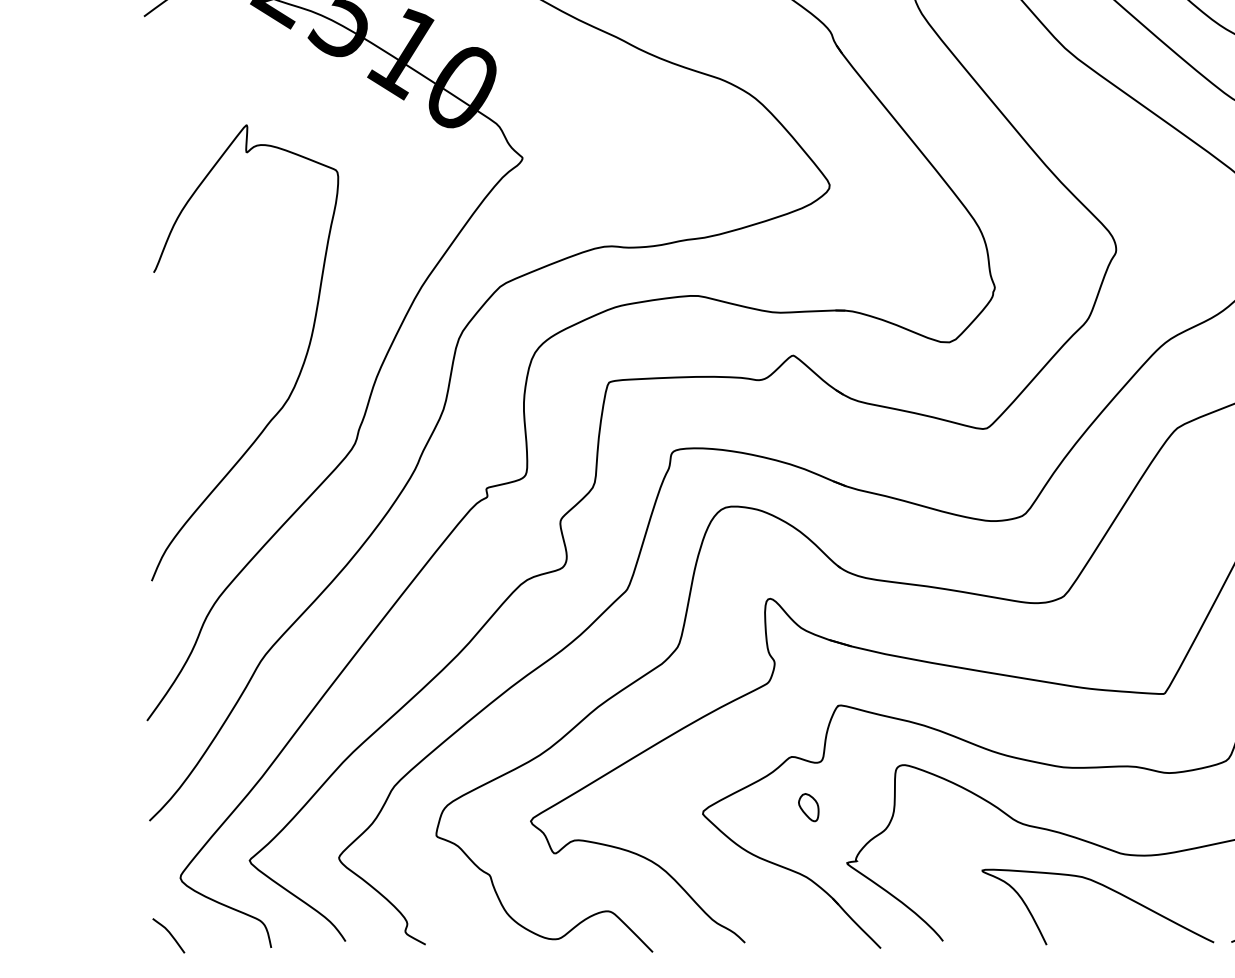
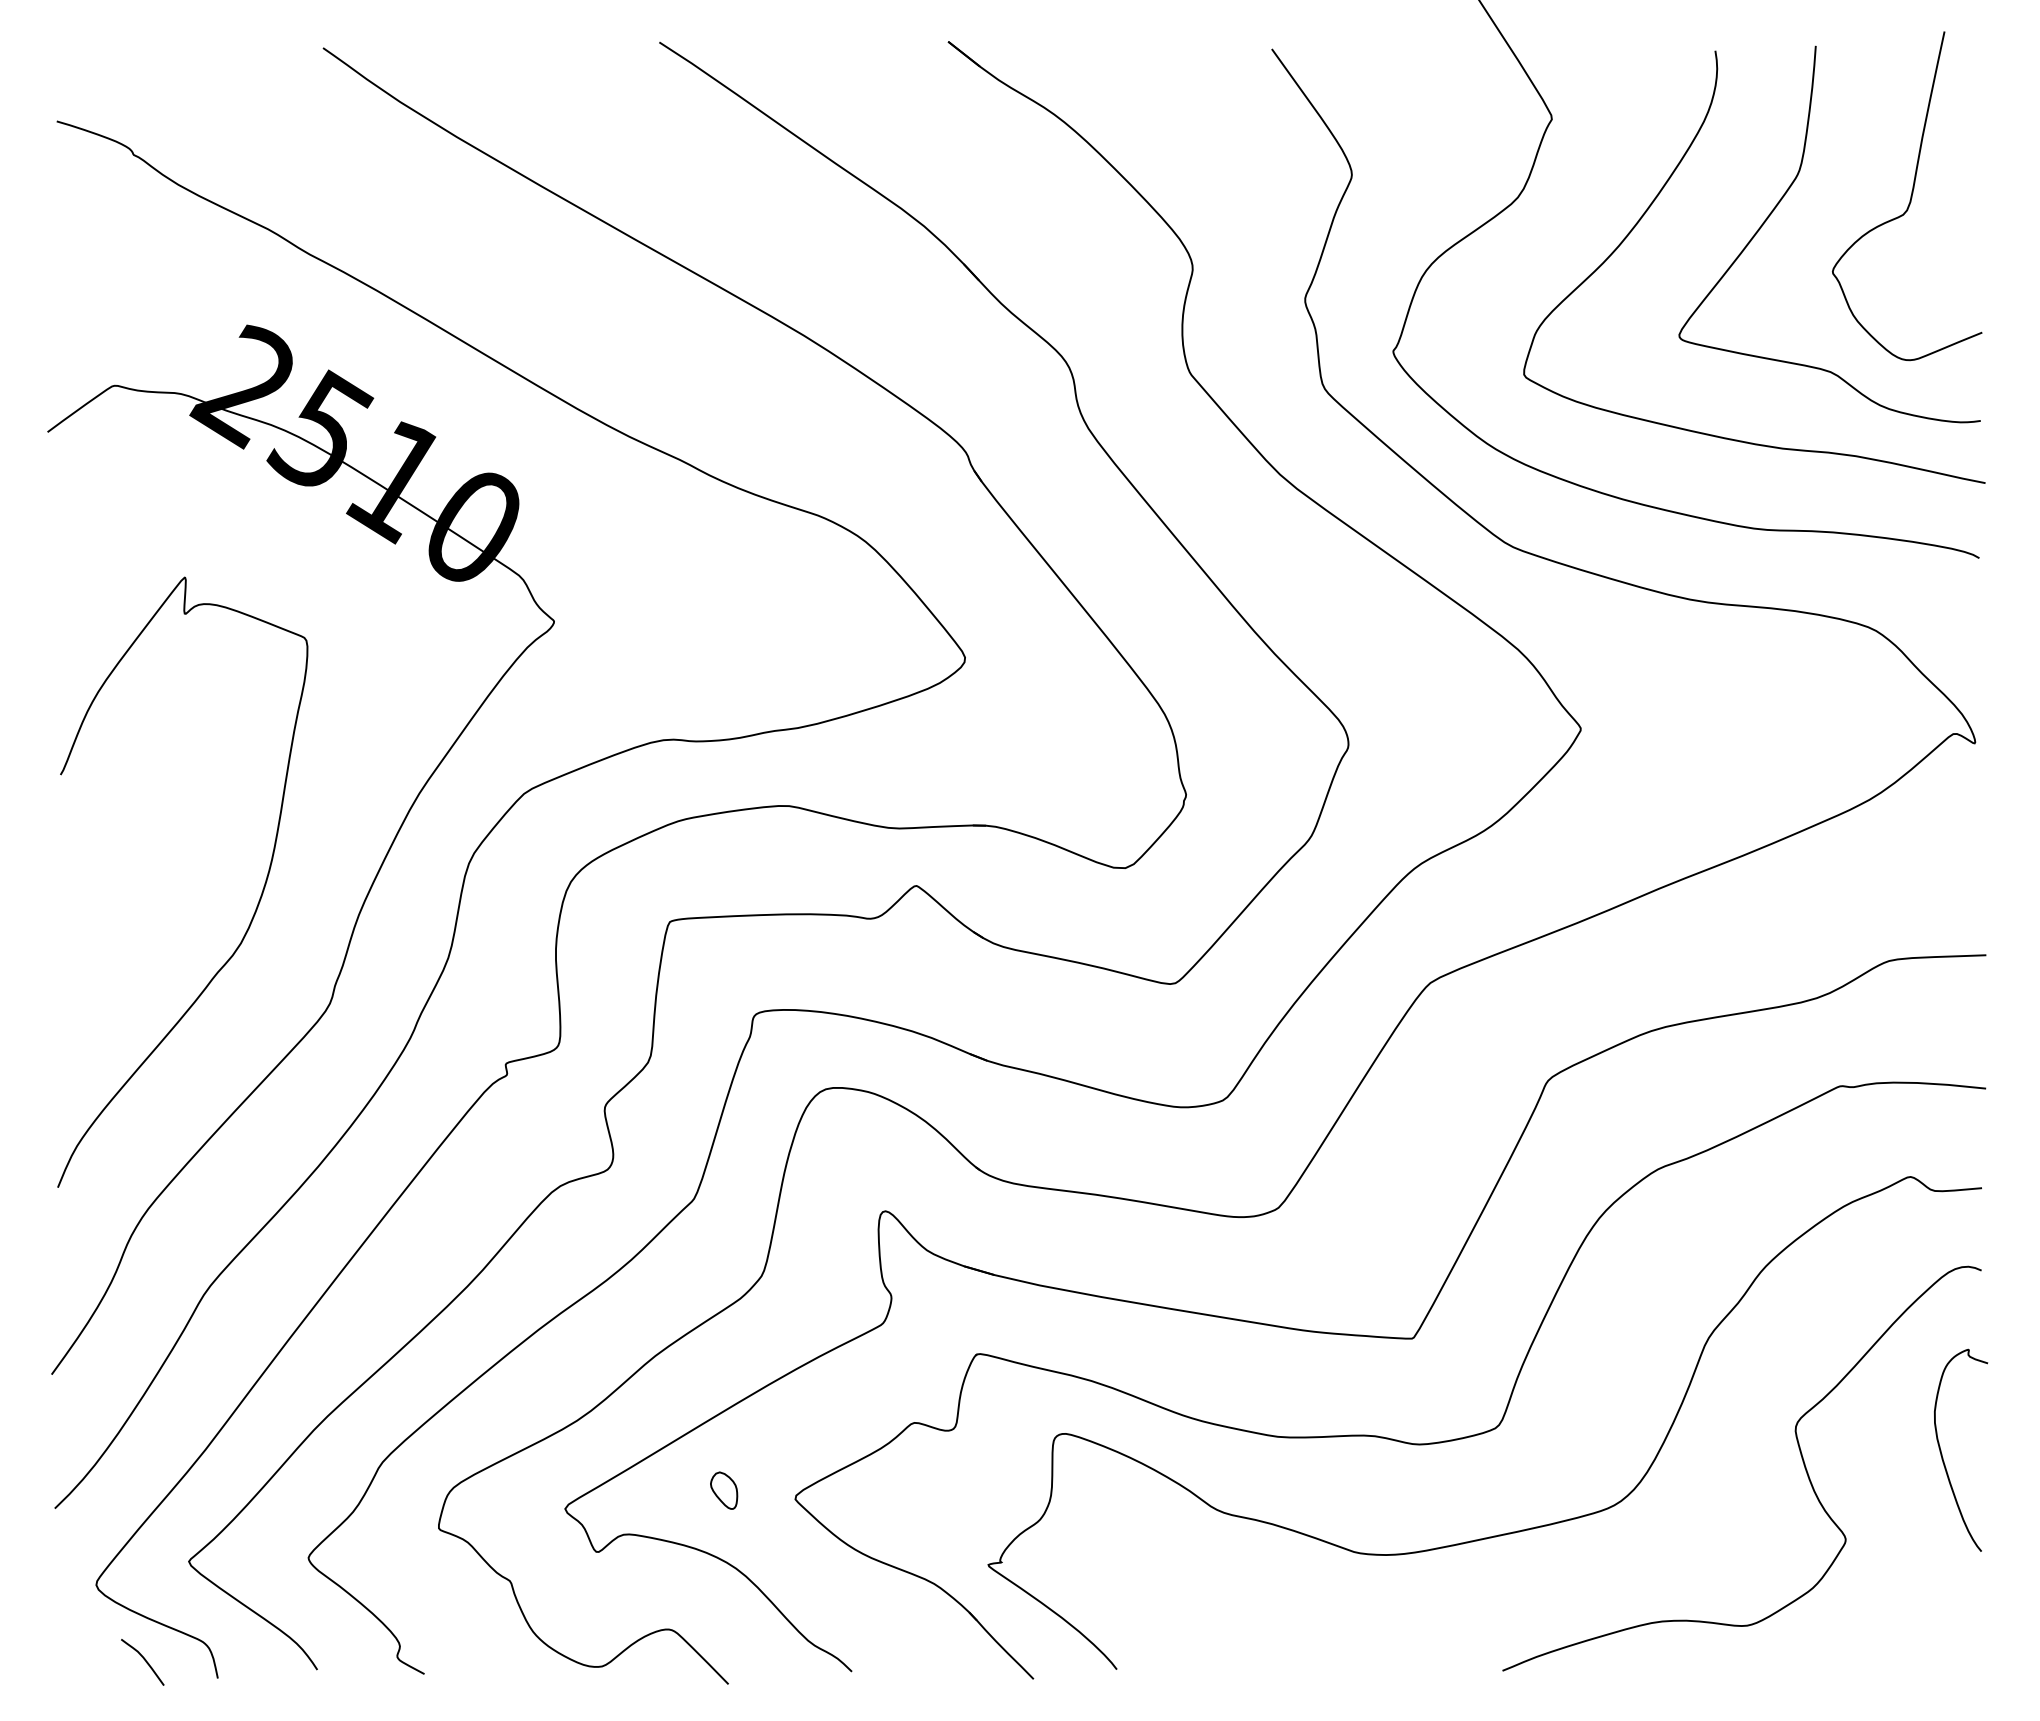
part: (809, 807) -> (724, 1490), moved
curve: (1107, 888) -> (1336, 1598), removed
curve: (170, 934) -> (144, 1660), moved

